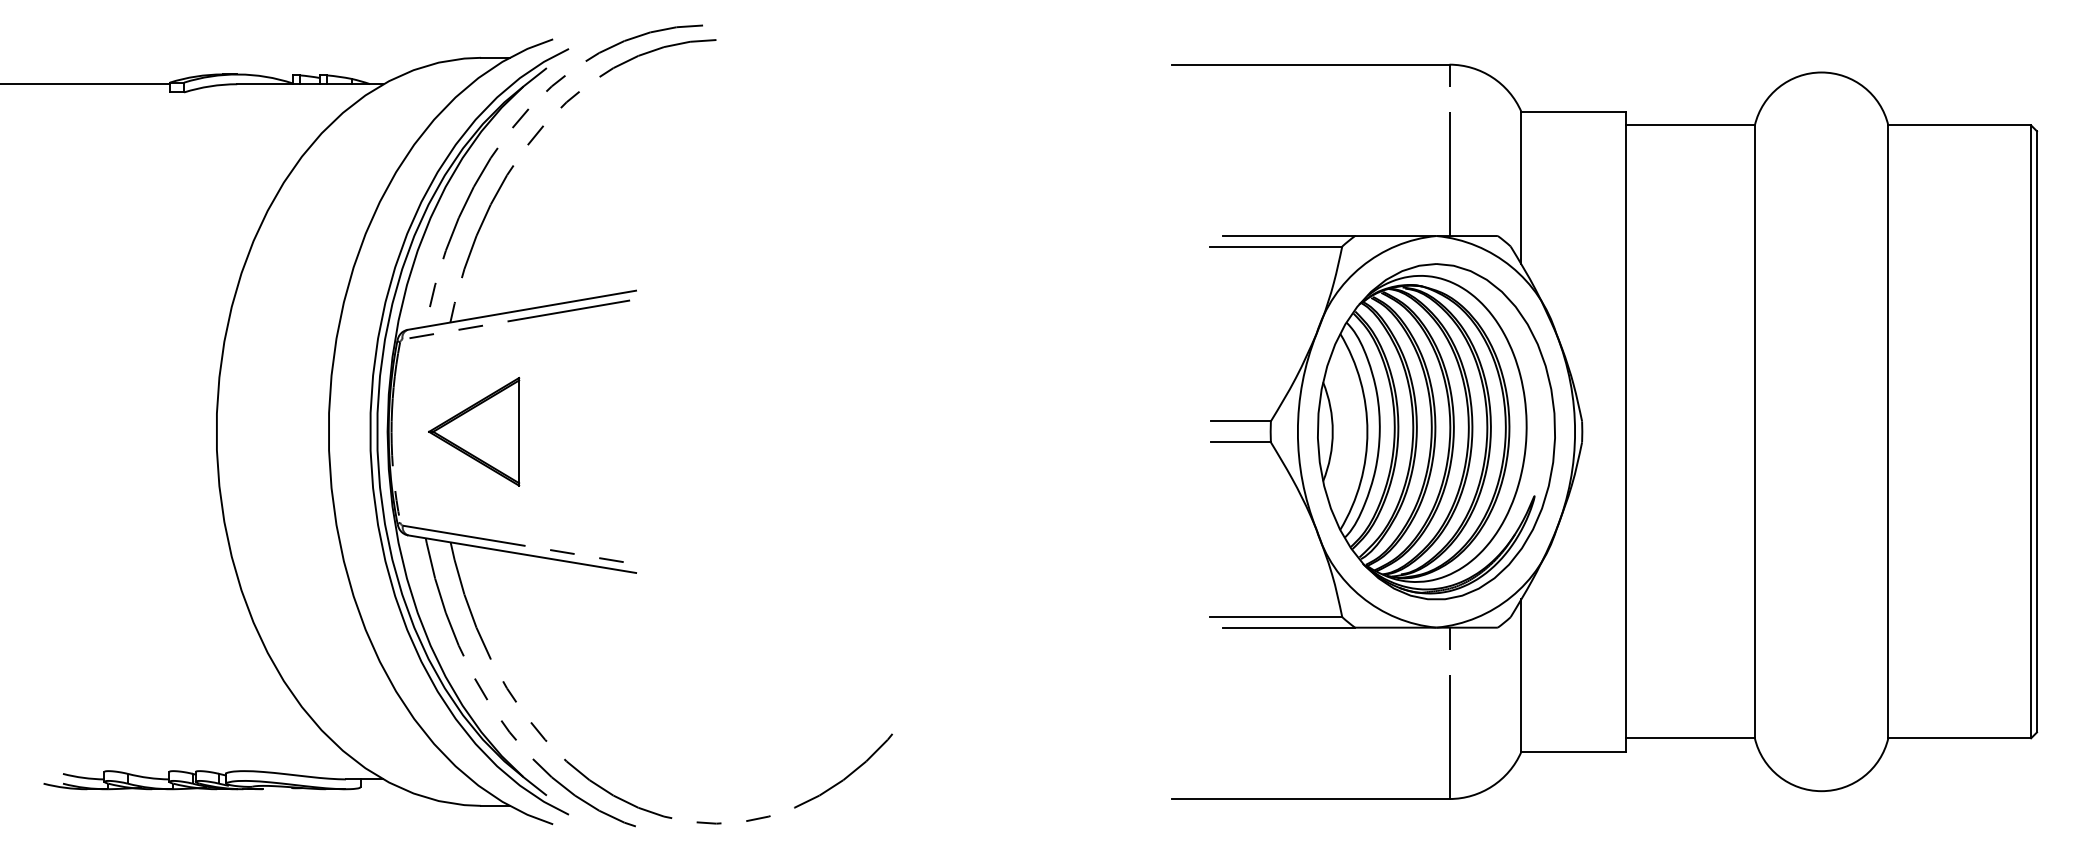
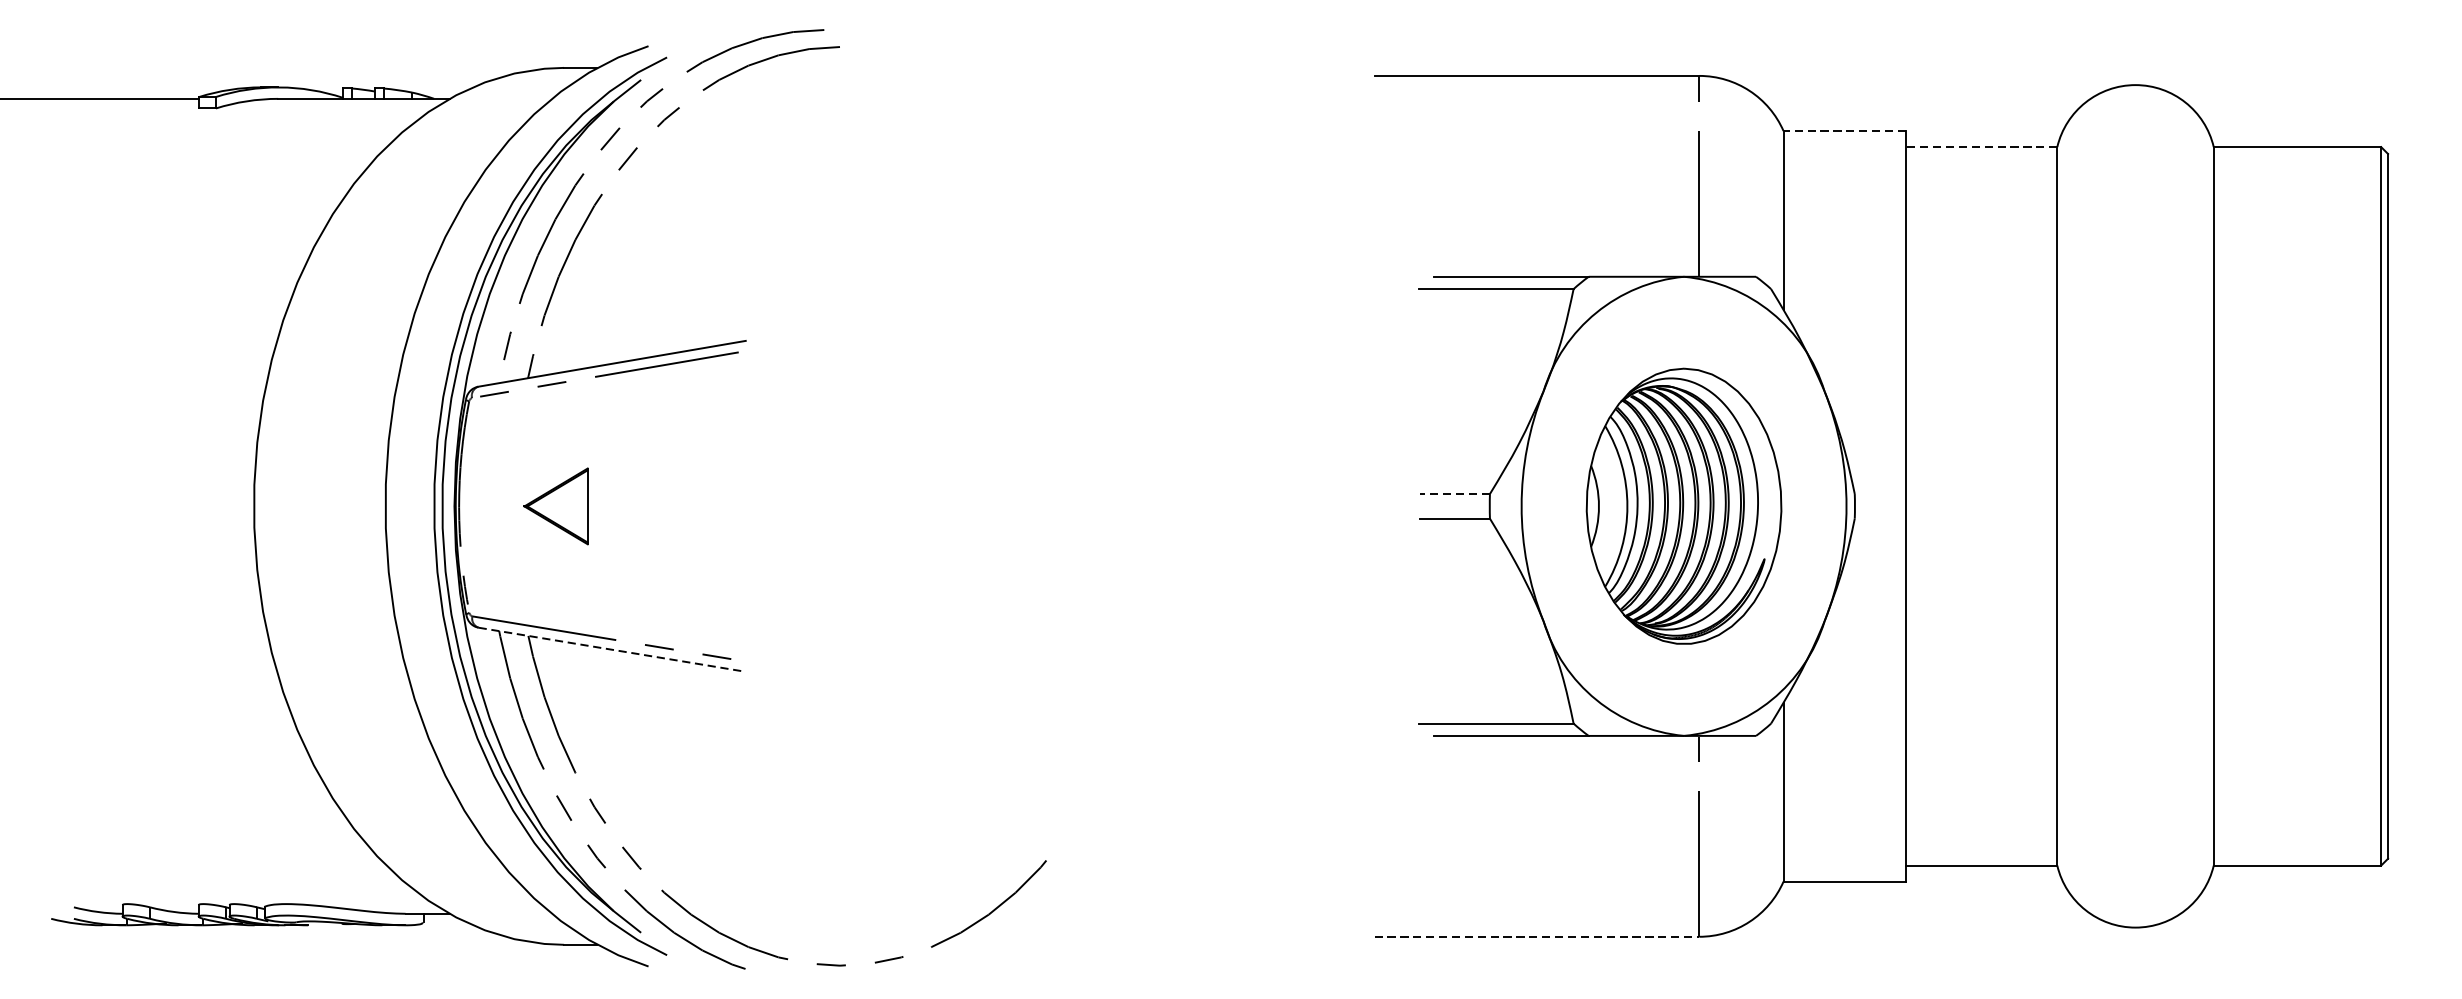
line: (1573, 111) -> (1844, 130), solid -> dashed
line: (1690, 125) -> (1981, 147), solid -> dashed
line: (1241, 421) -> (1455, 494), solid -> dashed
part: (474, 431) -> (556, 505), size x0.6
part: (1436, 431) -> (1684, 505), size x0.7
line: (522, 554) -> (612, 650), solid -> dashed
line: (1310, 799) -> (1536, 937), solid -> dashed

